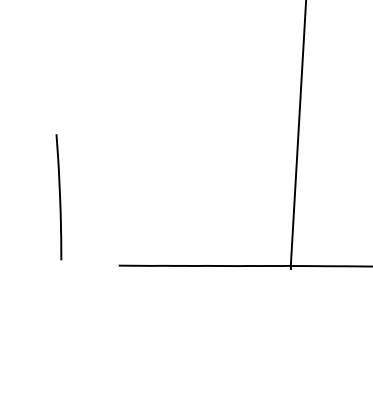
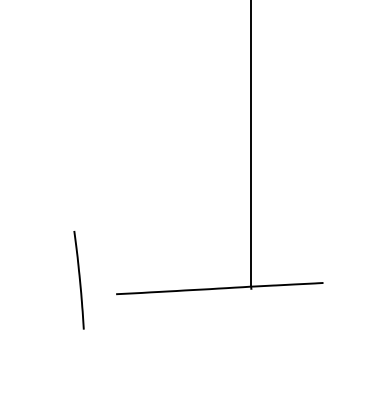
line: (59, 197) -> (79, 280), moved

